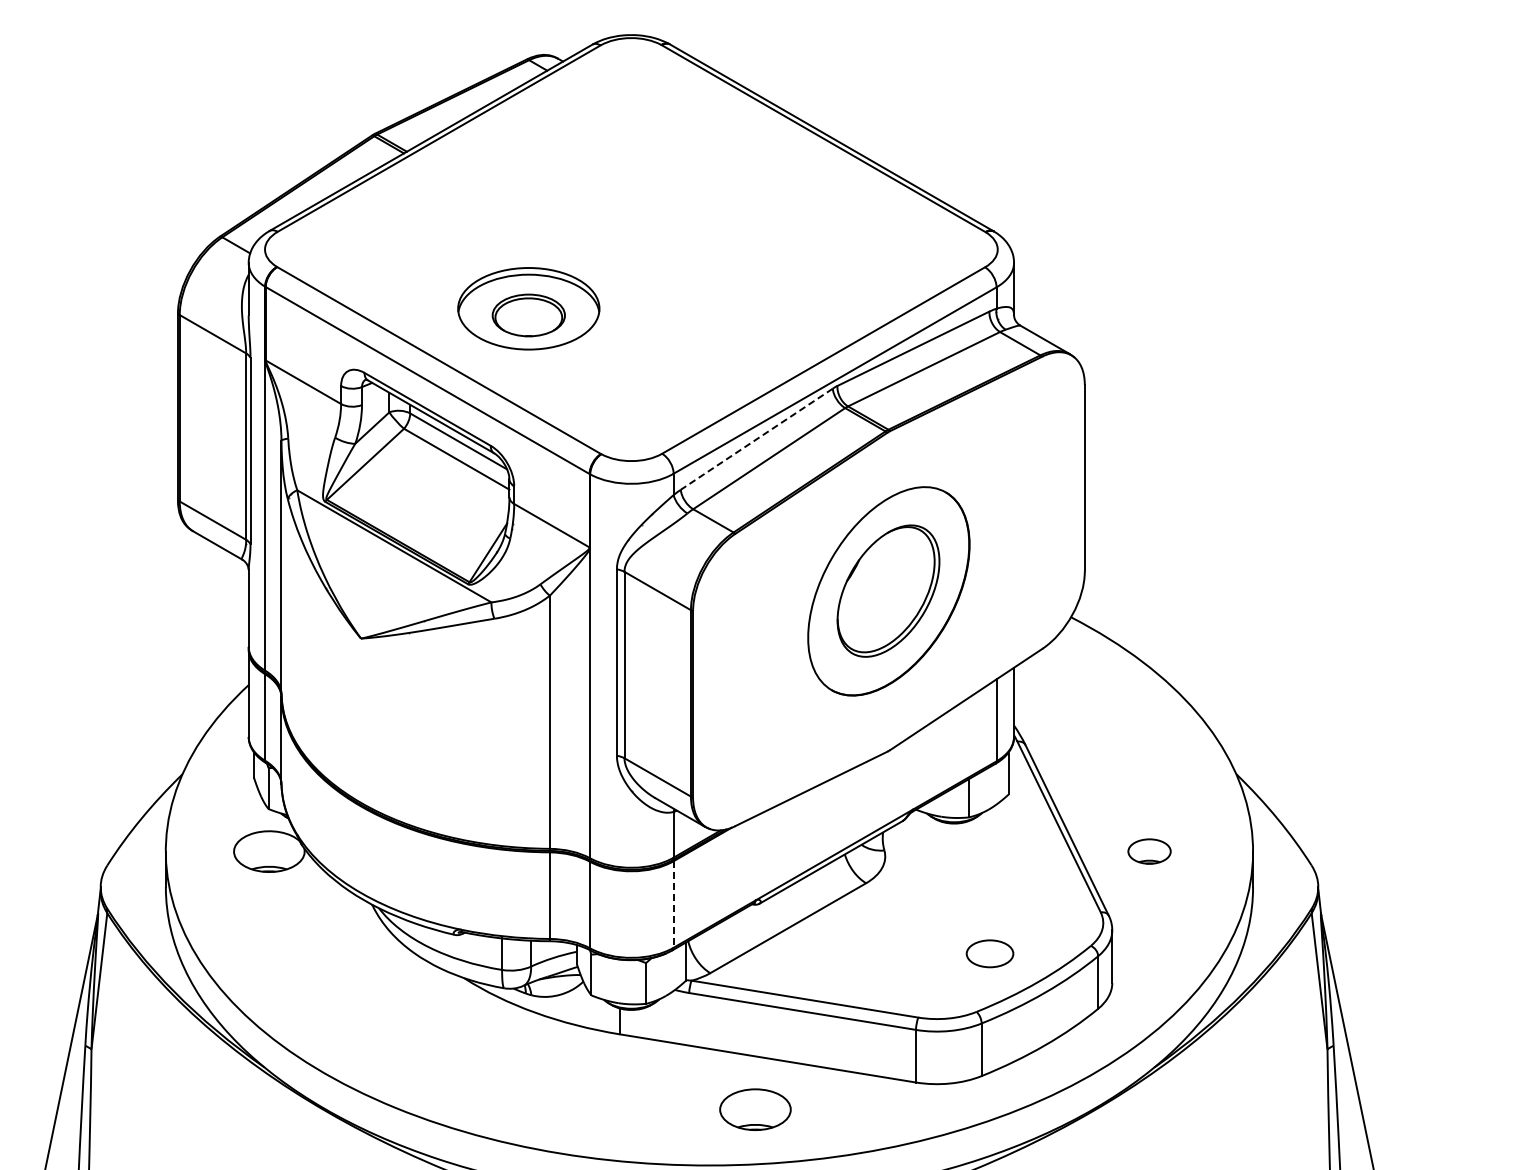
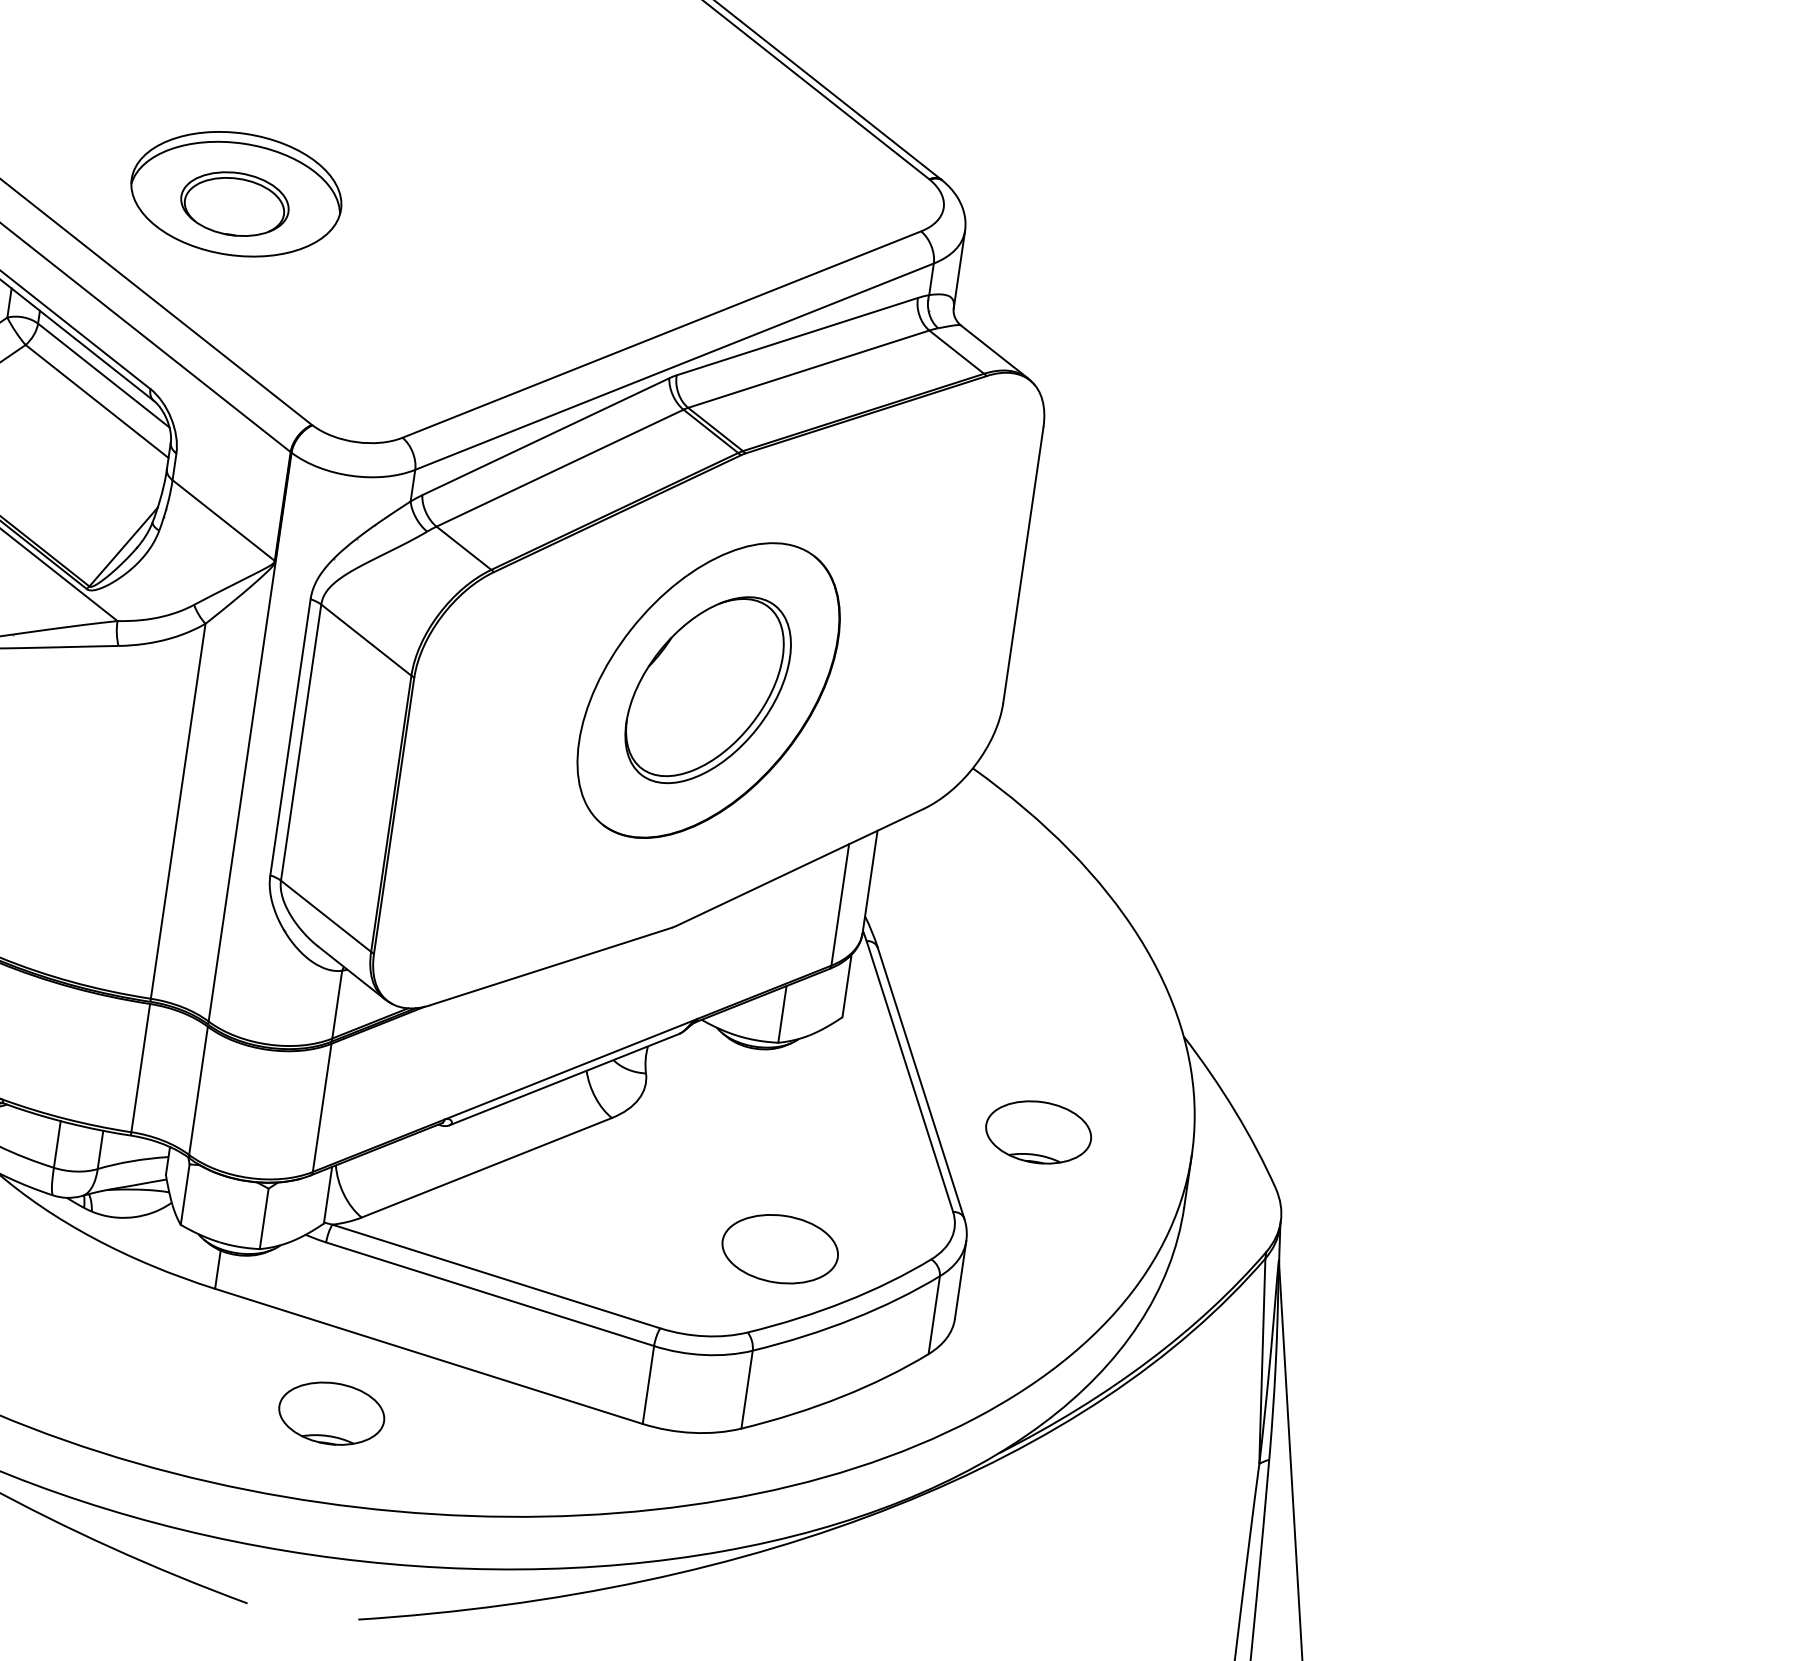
line: (756, 439) -> (545, 437), dashed -> solid
part: (1149, 851) -> (1038, 1132), size x1.67
line: (673, 904) -> (321, 1107), dashed -> solid
part: (989, 953) -> (779, 1248), size x1.67
part: (755, 1109) -> (331, 1413), moved

